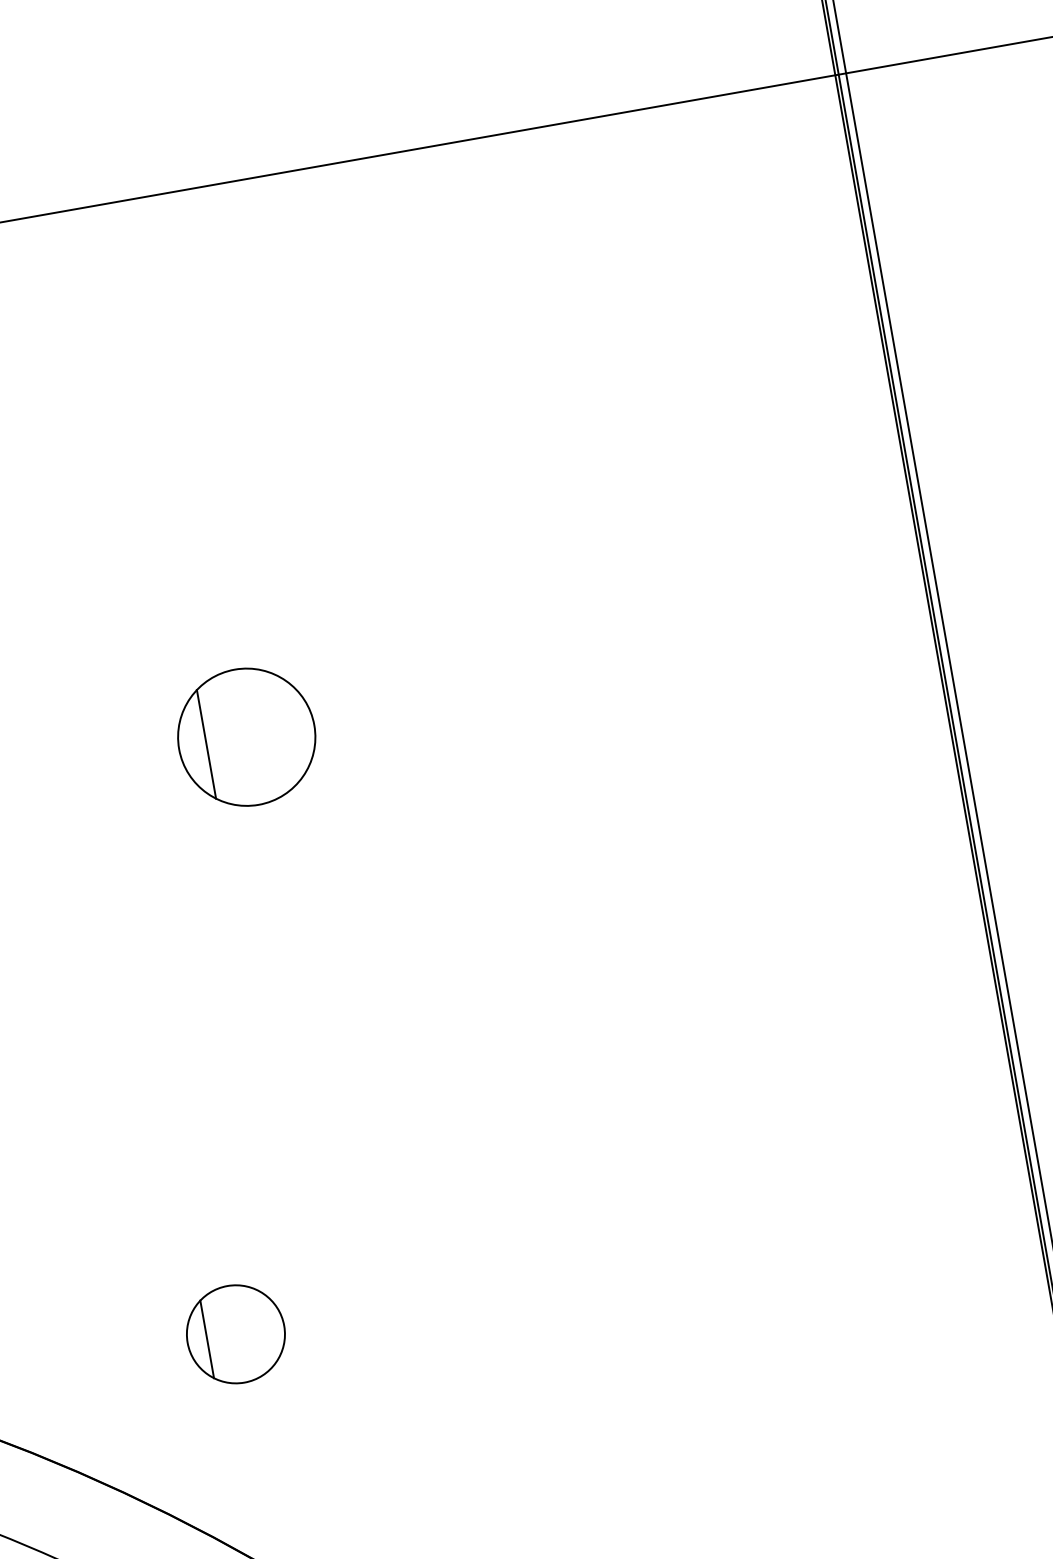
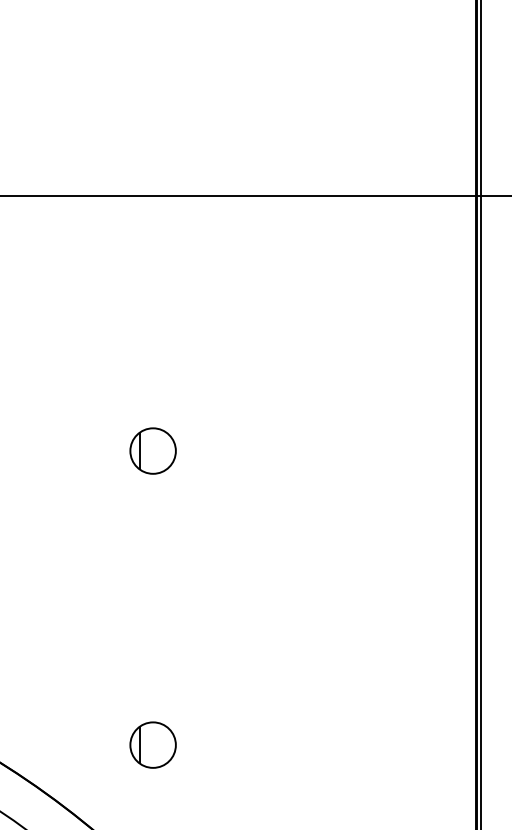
part: (245, 736) -> (152, 450), size x0.71
part: (234, 1333) -> (152, 744), moved

